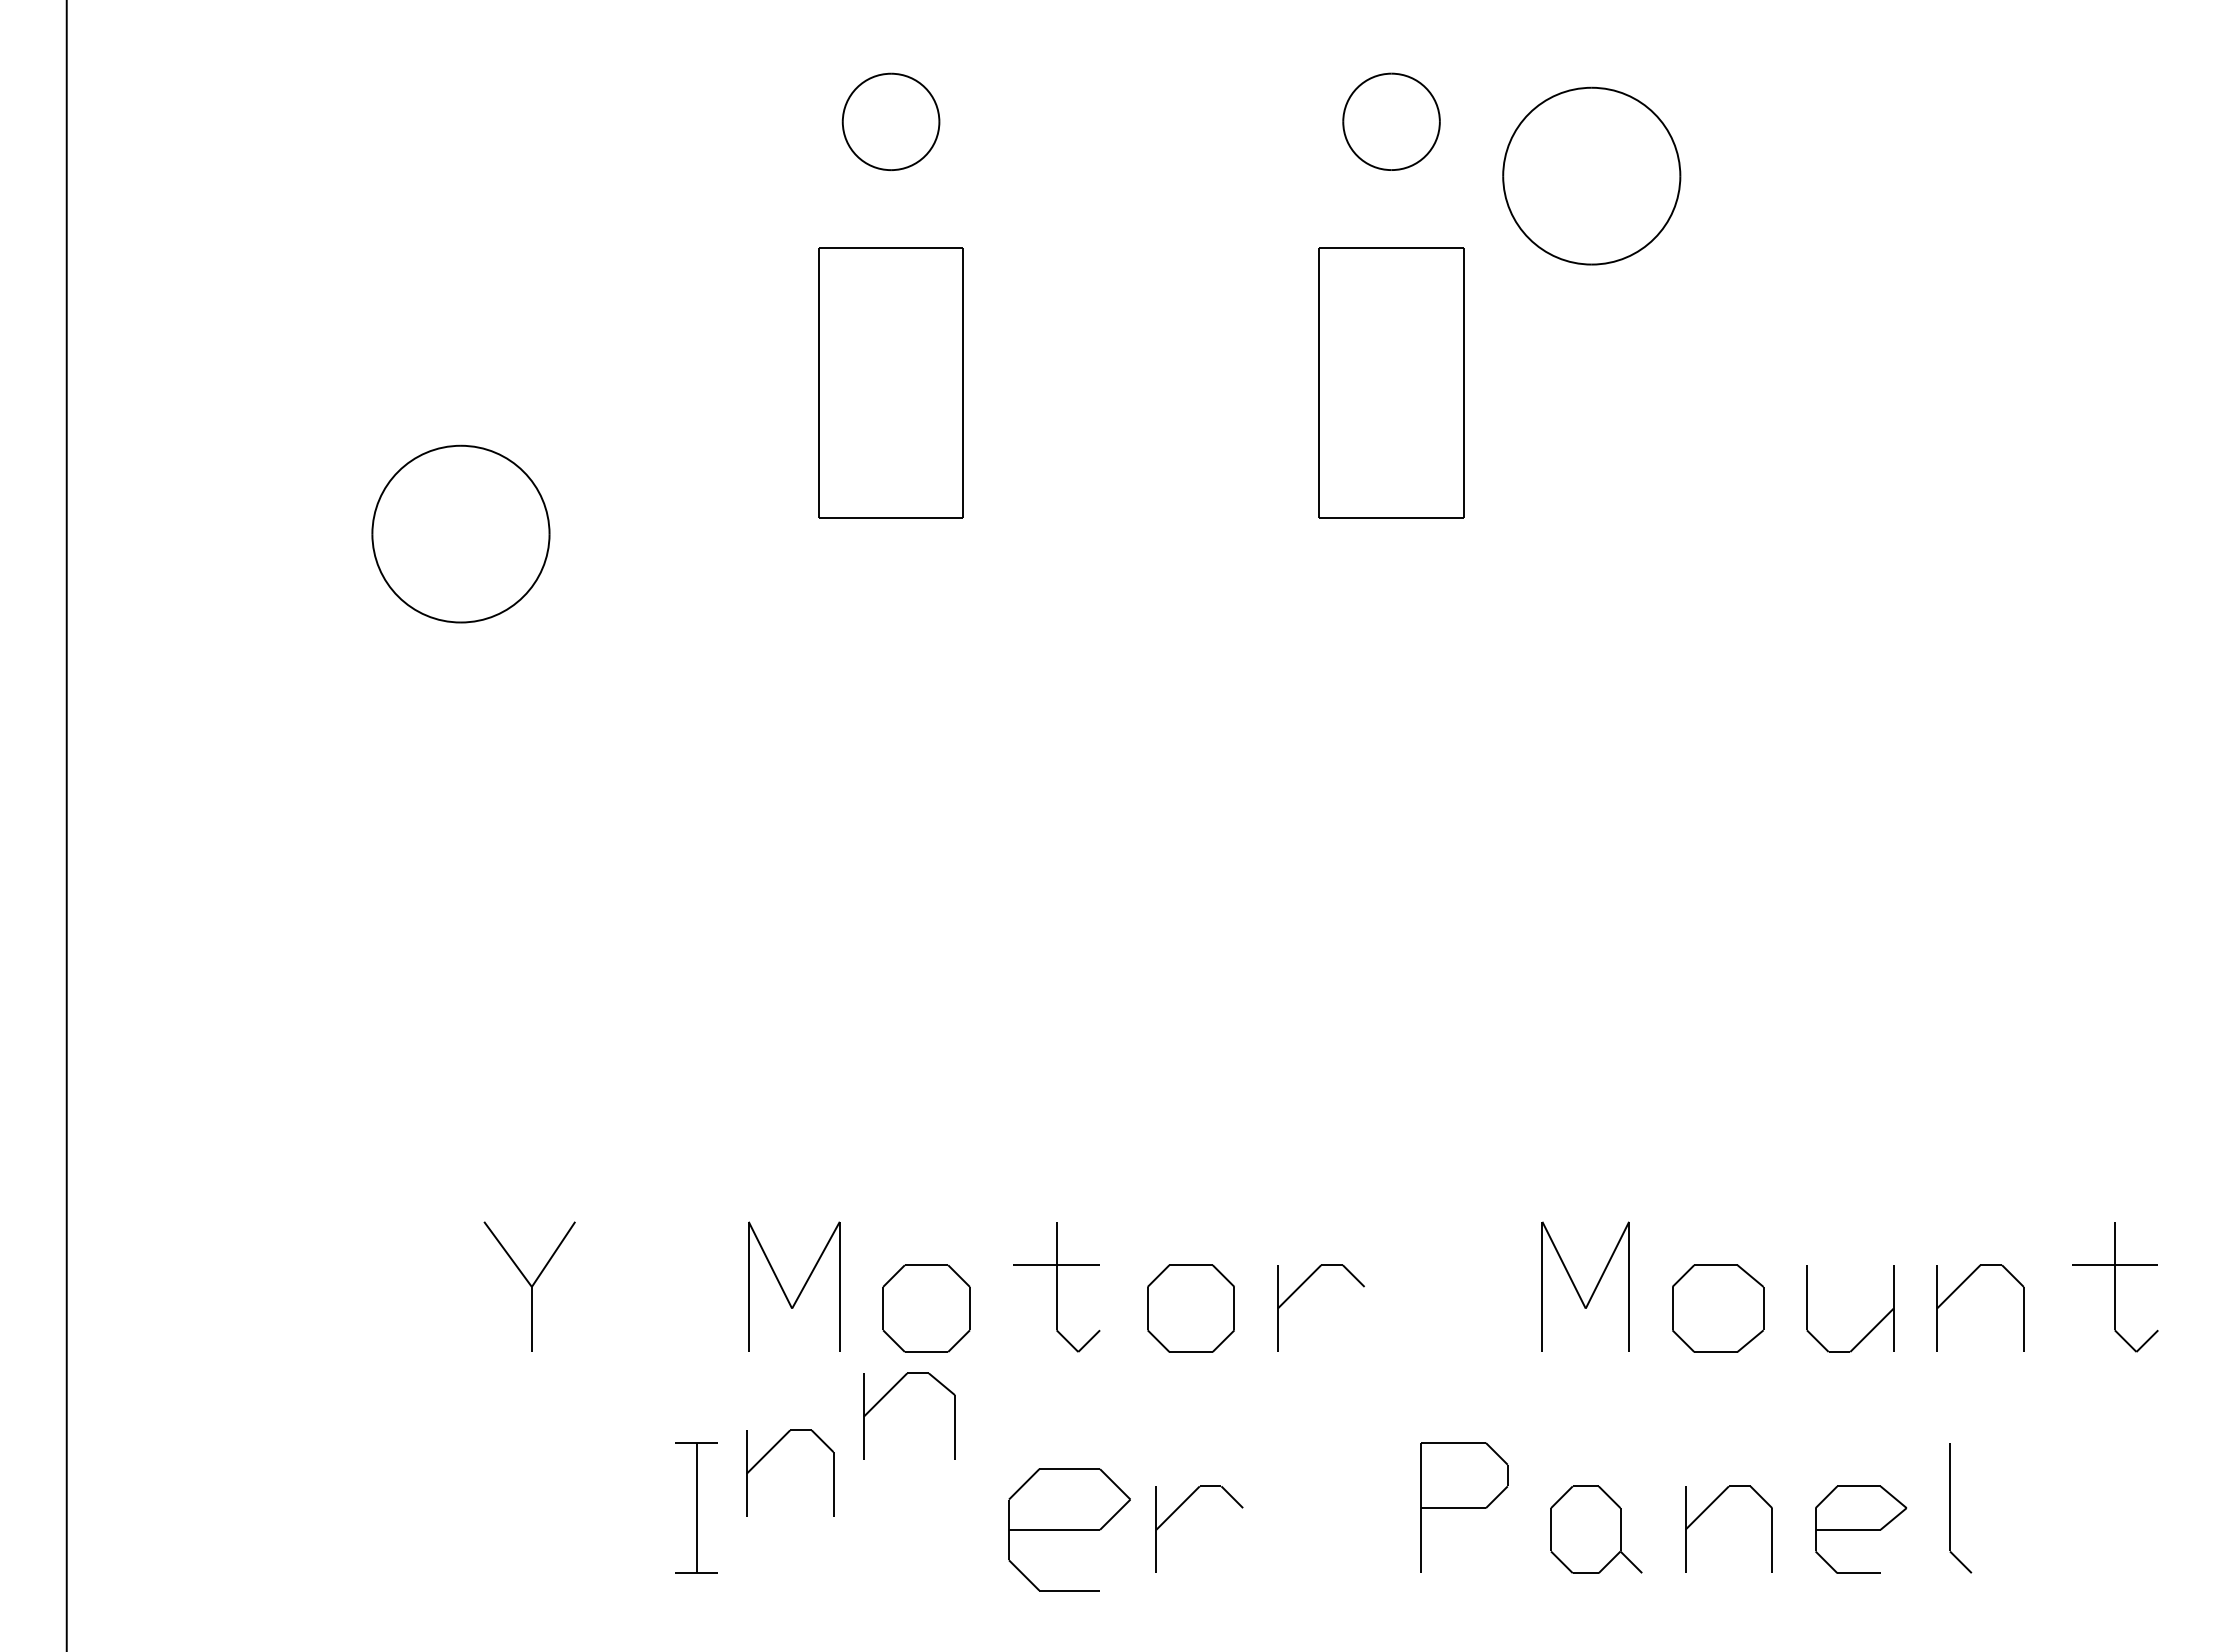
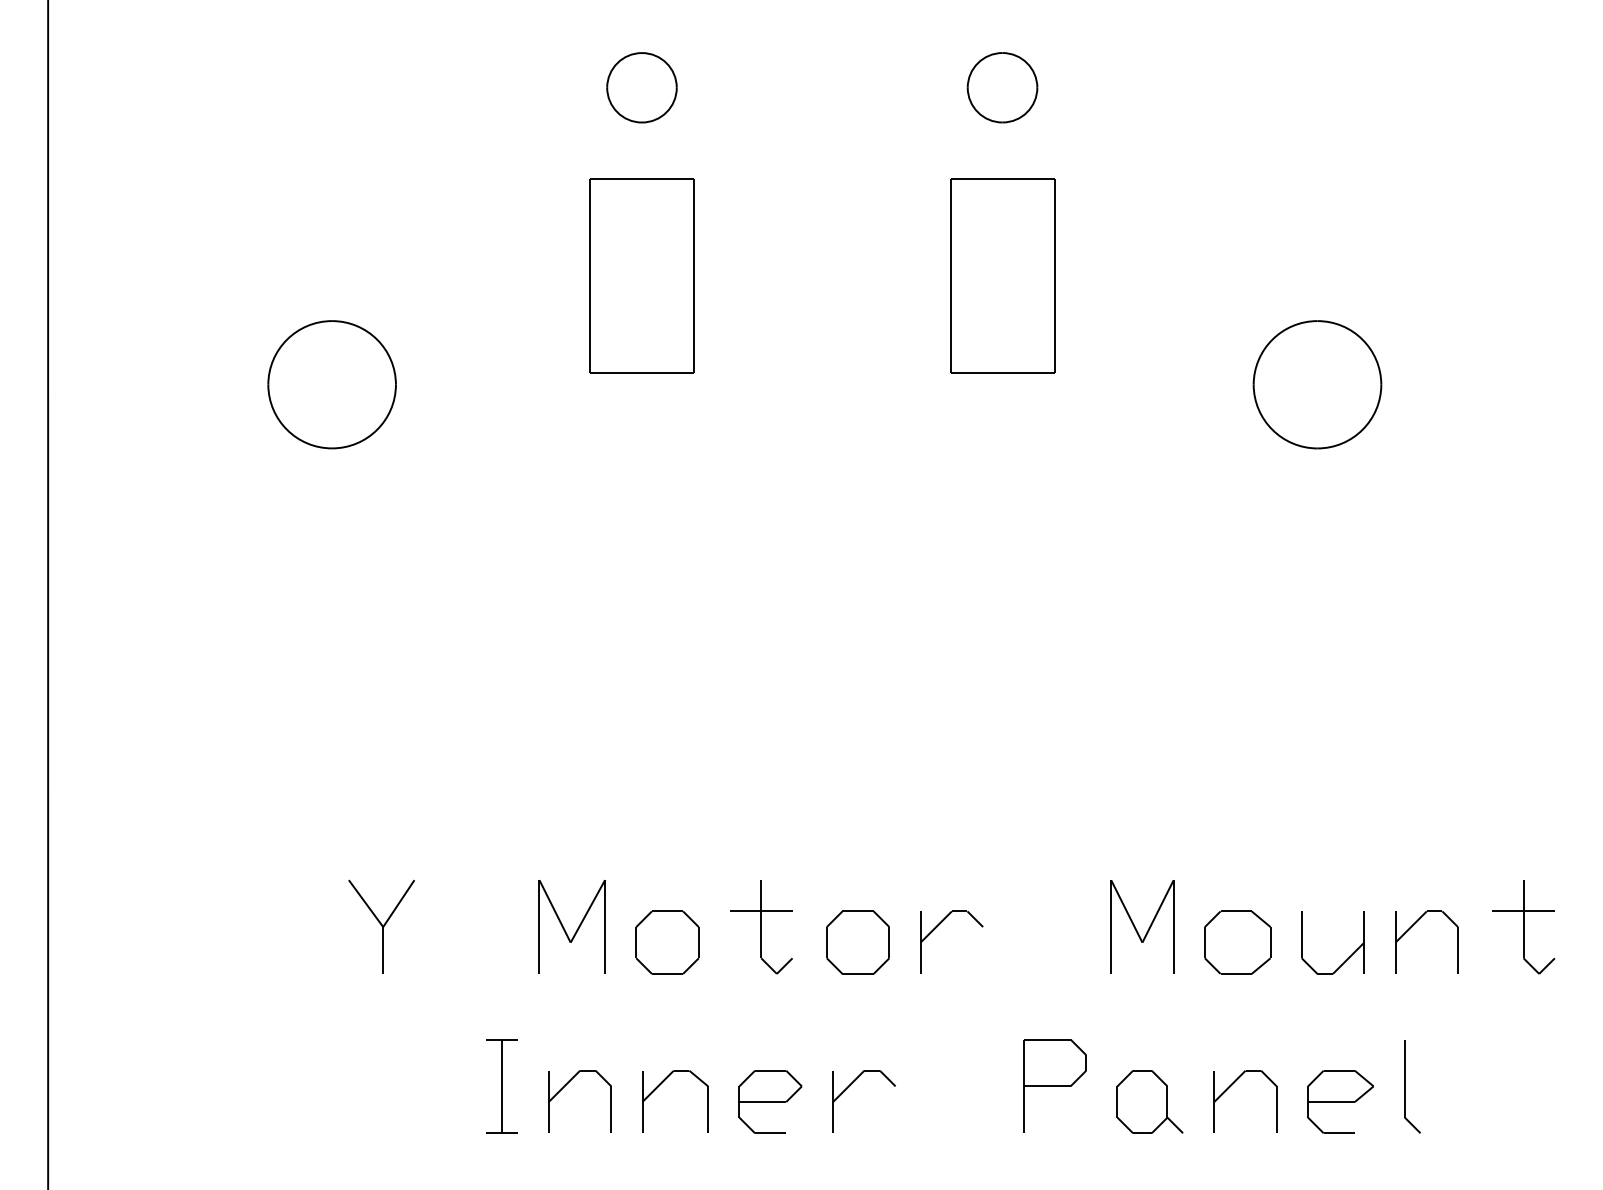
part: (1591, 175) -> (1317, 384), moved
part: (888, 1393) -> (660, 1085), moved
part: (770, 1451) -> (565, 1085), moved
part: (1069, 1529) -> (770, 1101), size x0.71

